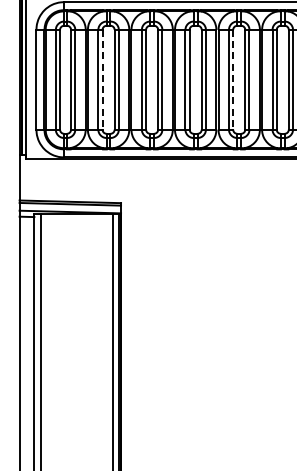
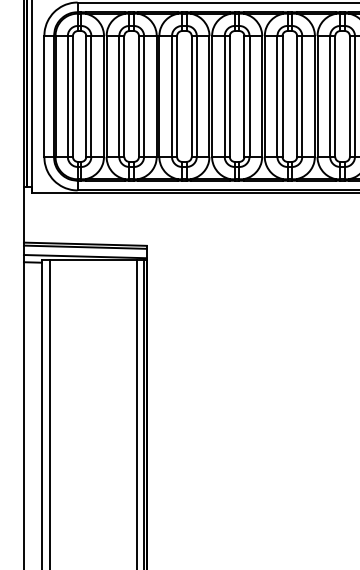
line: (102, 79) -> (124, 96), dashed -> solid
line: (233, 79) -> (282, 96), dashed -> solid

